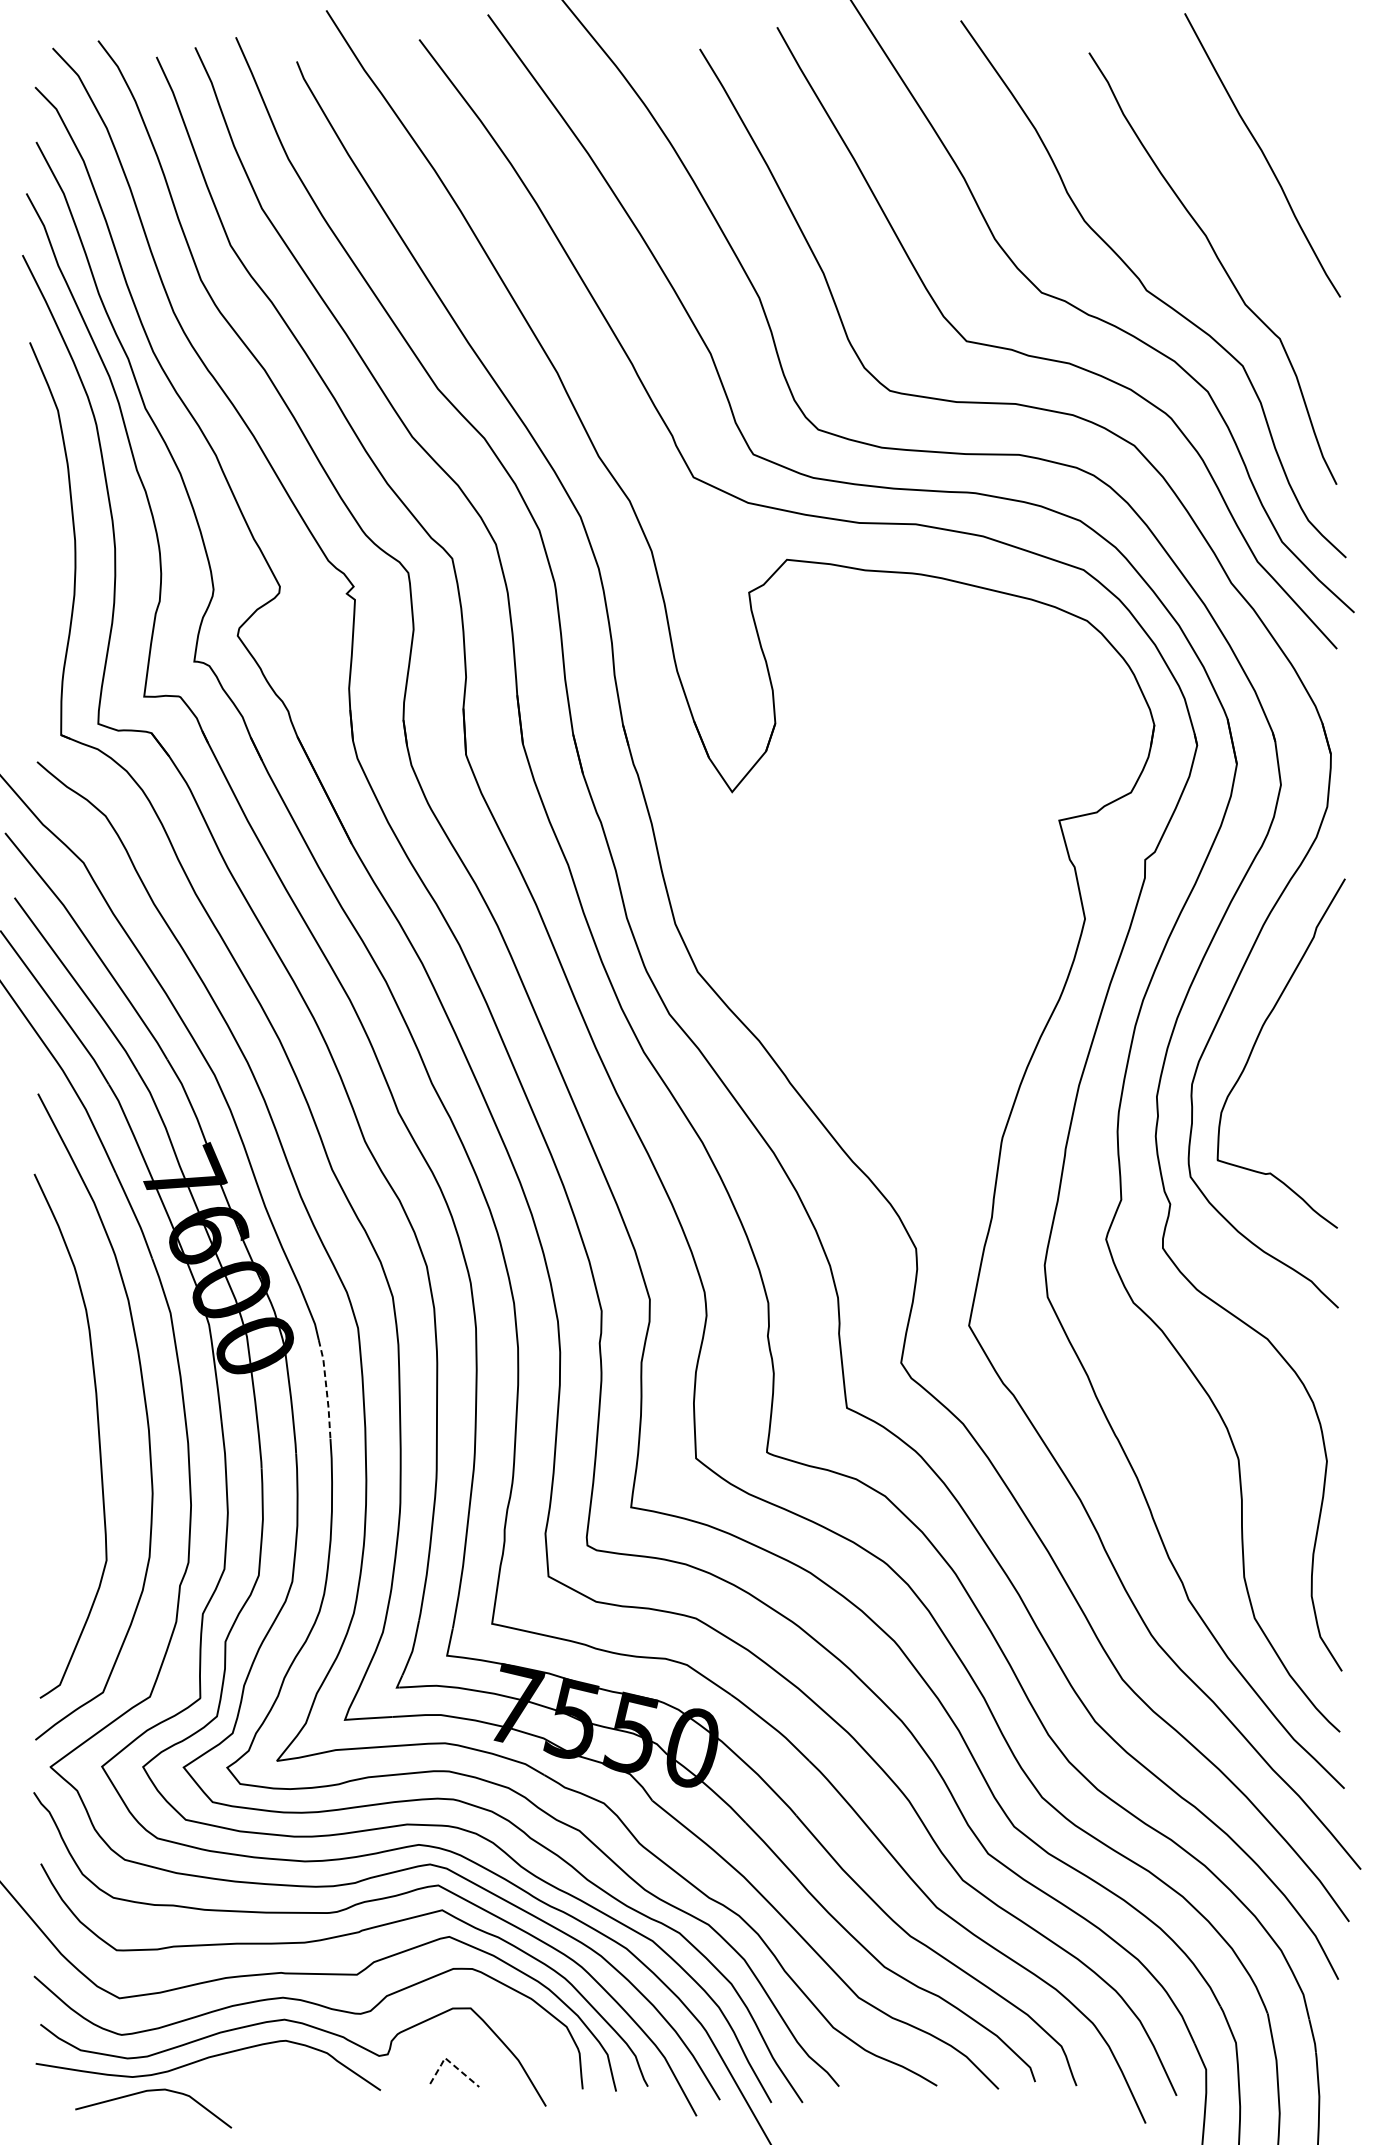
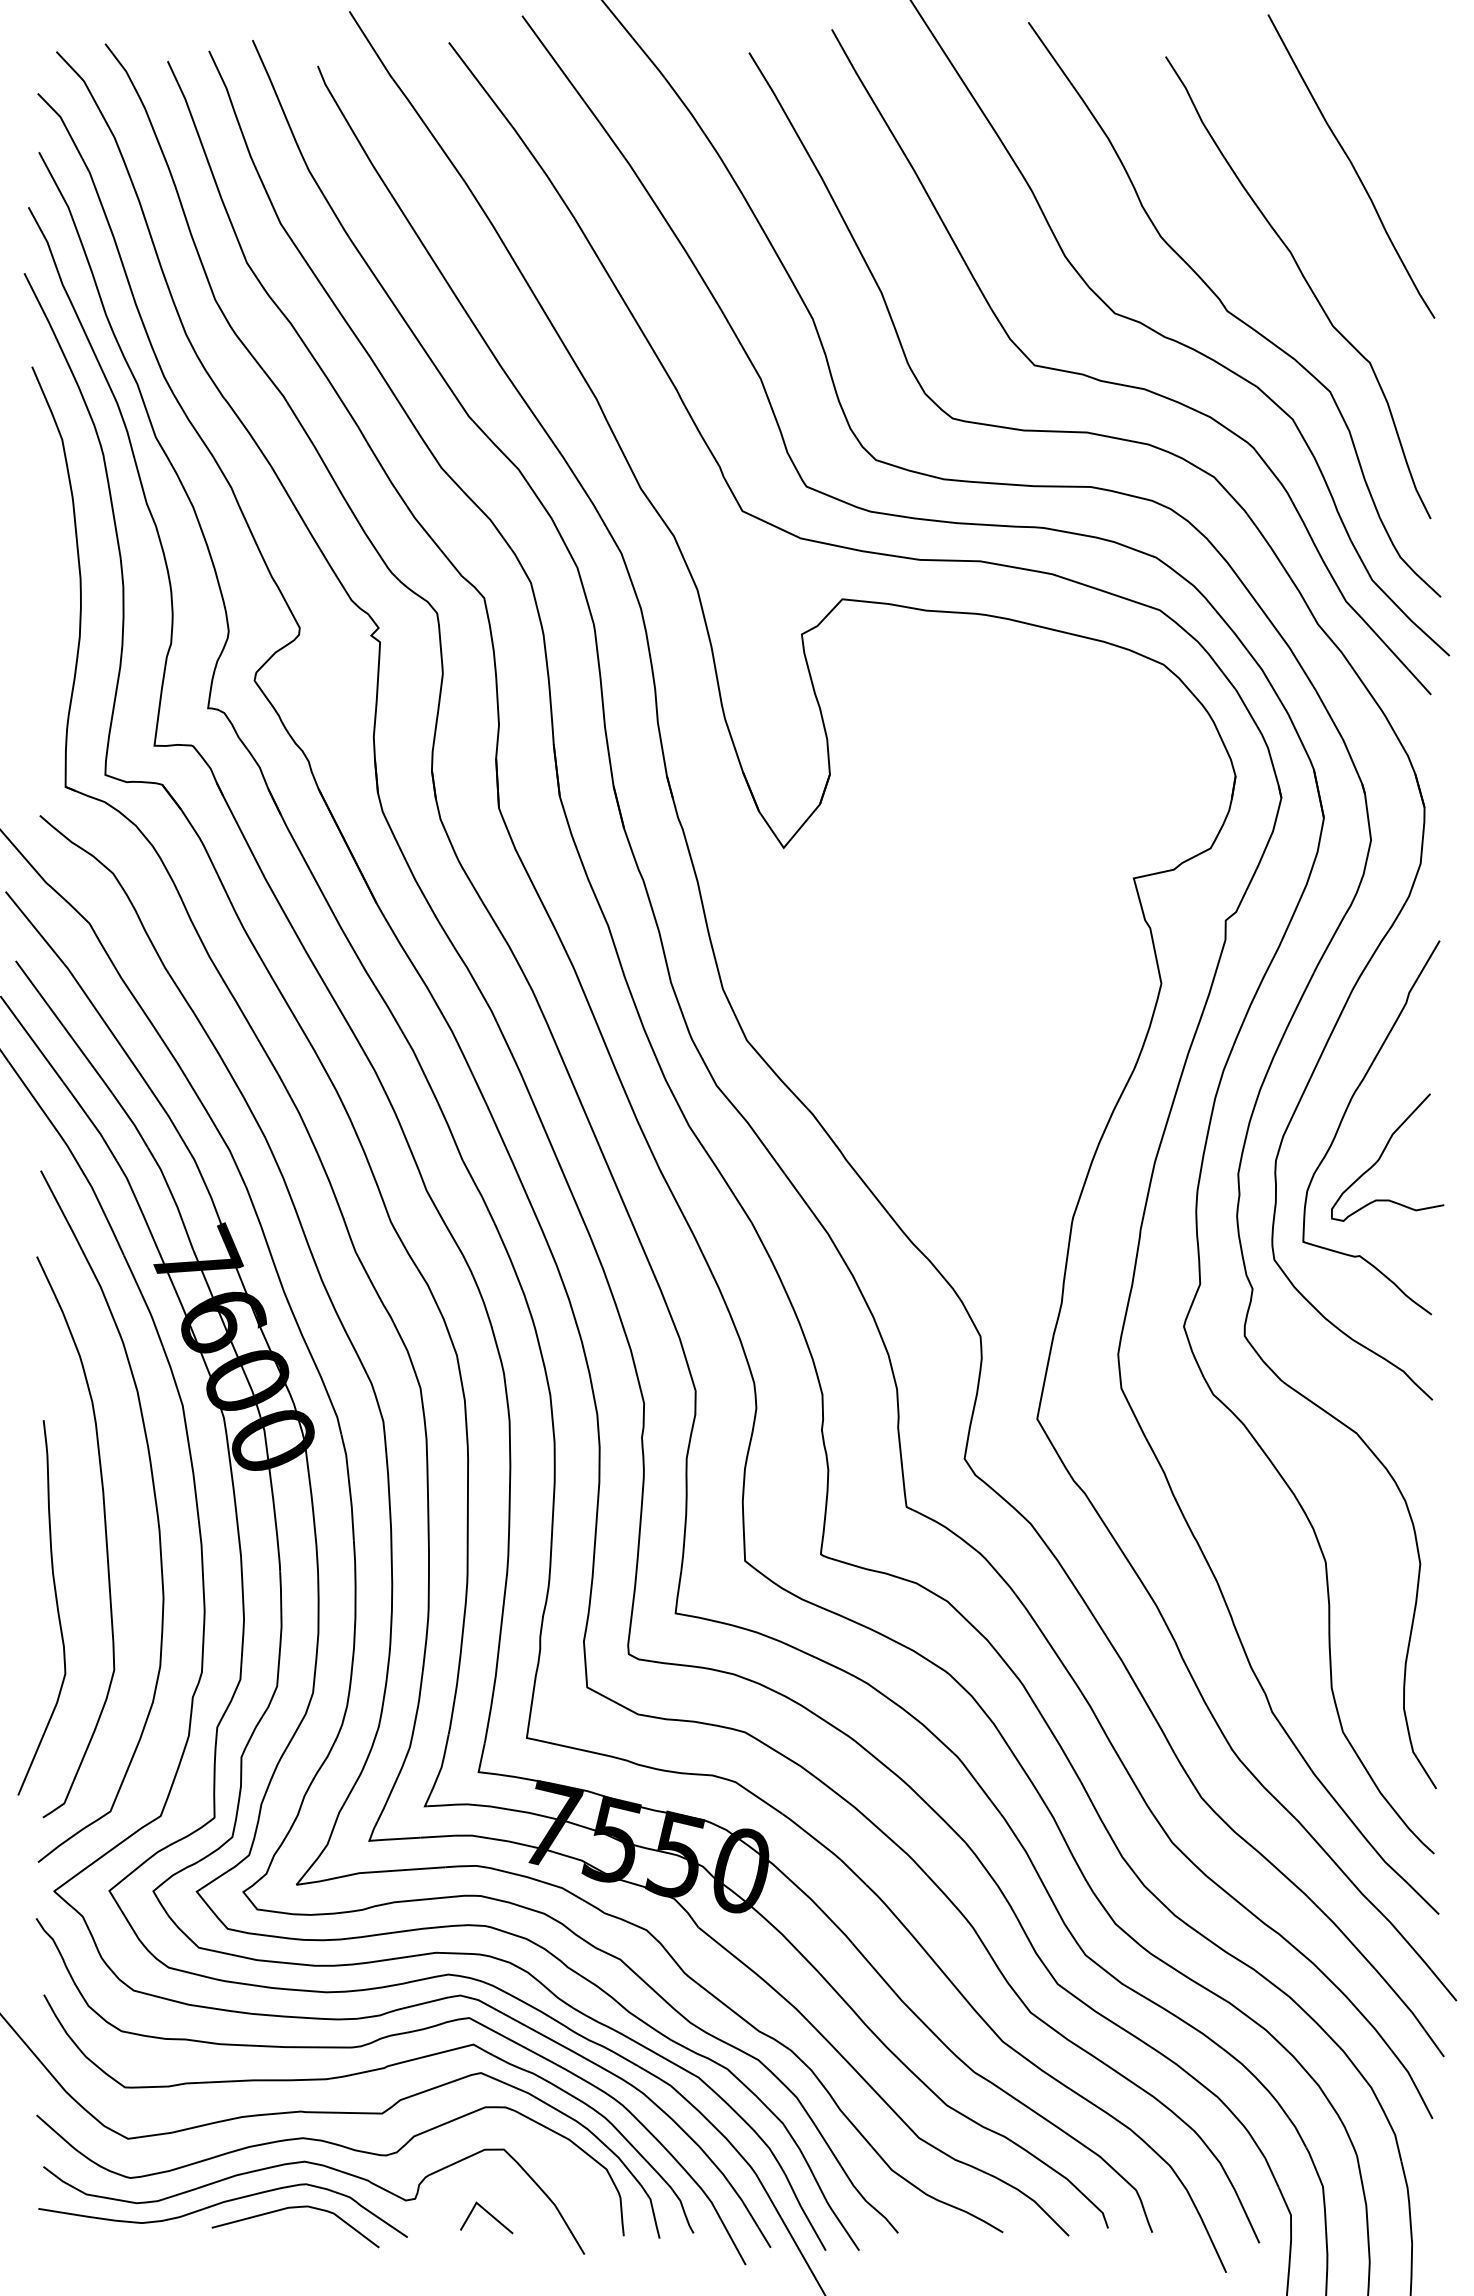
curve: (1291, 1079) -> (1382, 1155), added
line: (326, 1389) -> (349, 1487), dashed -> solid
curve: (52, 1501) -> (56, 1607), added
line: (449, 2062) -> (481, 2207), dashed -> solid
curve: (153, 2091) -> (295, 2208), moved

